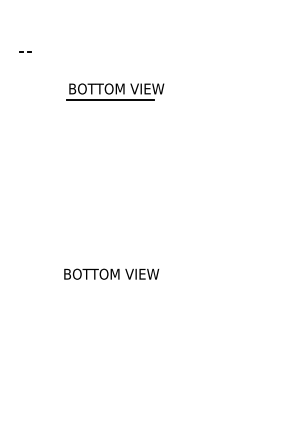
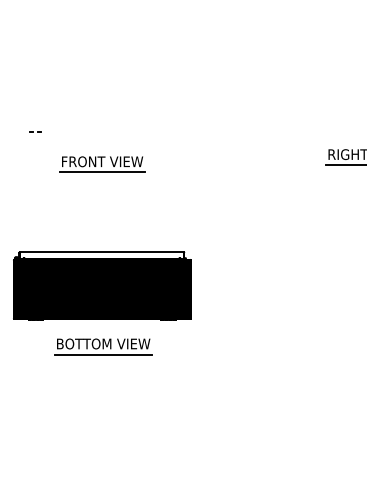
line: (23, 51) -> (33, 131), moved
text: (117, 88) -> (109, 161), BOTTOM VIEW -> FRONT VIEW
part: (110, 214) -> (102, 285), added
line: (111, 284) -> (103, 354), added

